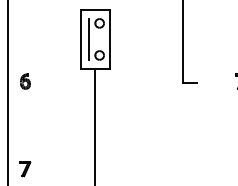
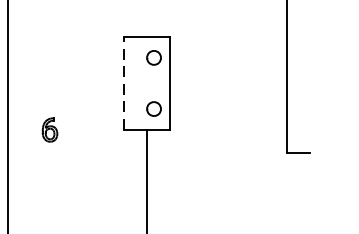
line: (80, 38) -> (123, 81), solid -> dashed
line: (89, 39) -> (137, 83), removed
part: (25, 81) -> (50, 129), moved

